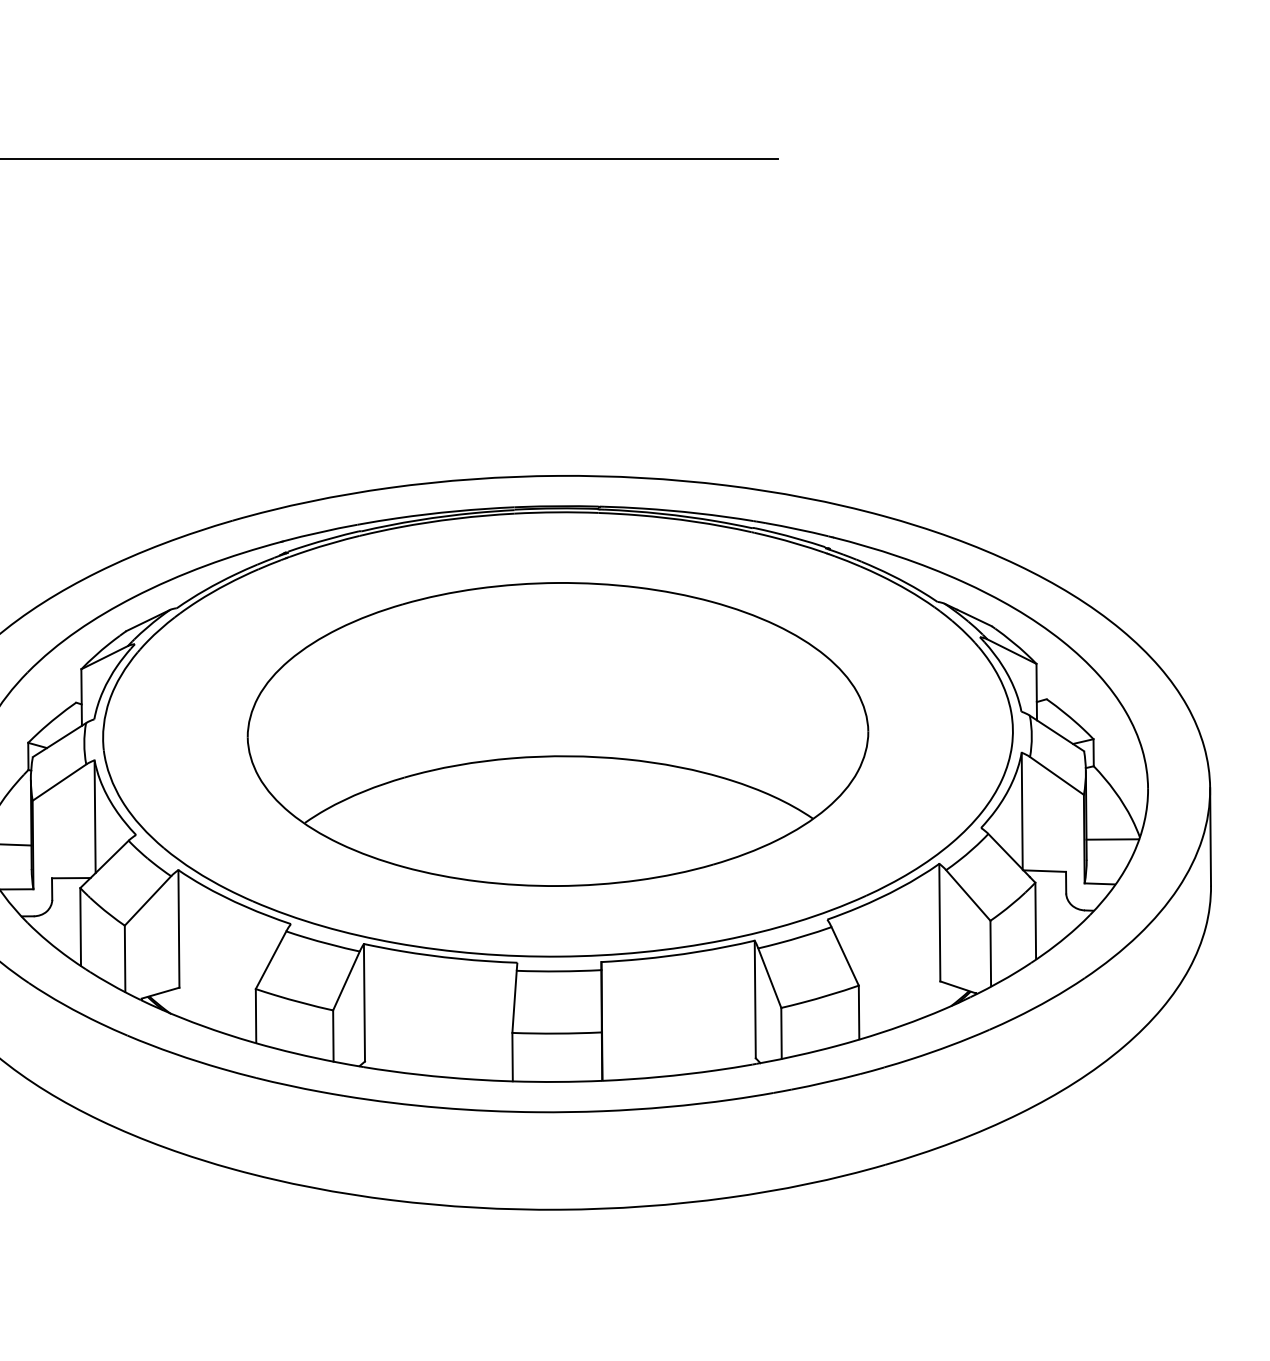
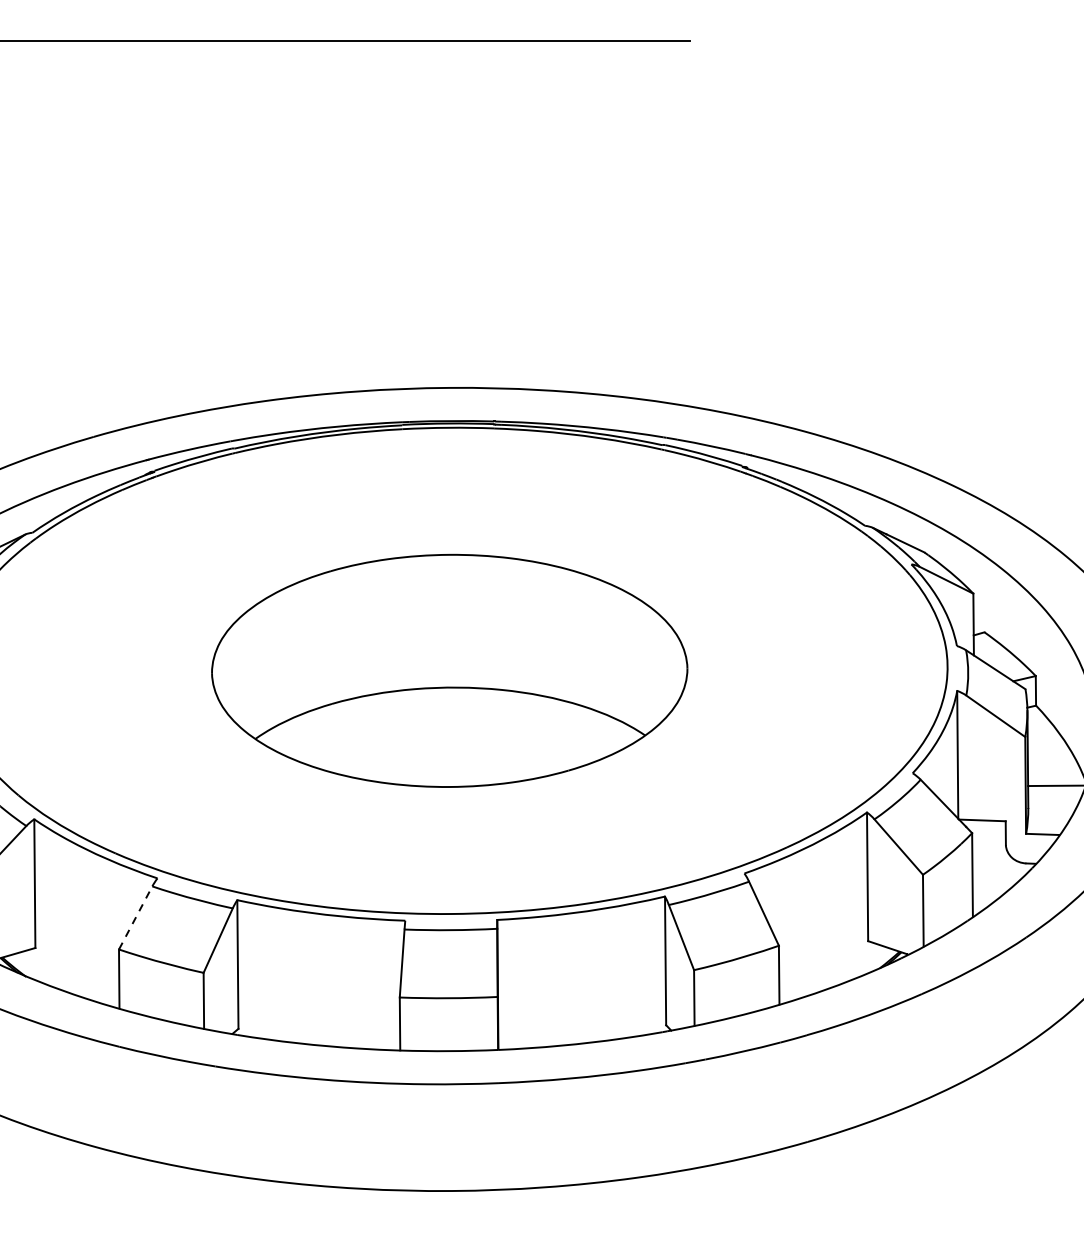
part: (557, 734) -> (449, 670), size x0.7
line: (271, 960) -> (136, 918), solid -> dashed

